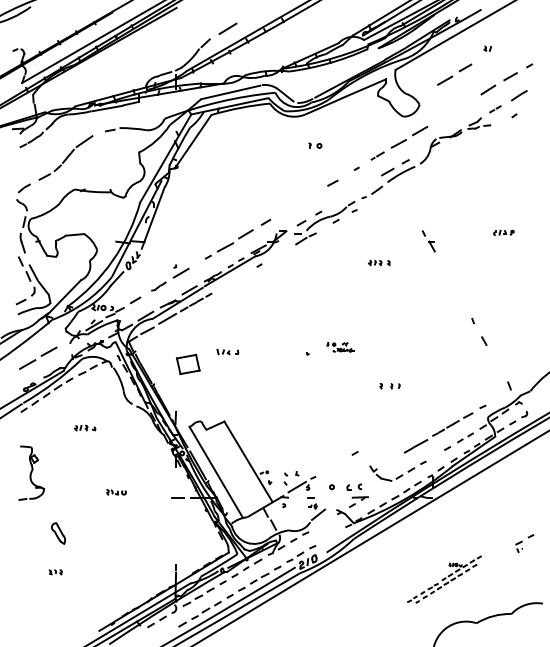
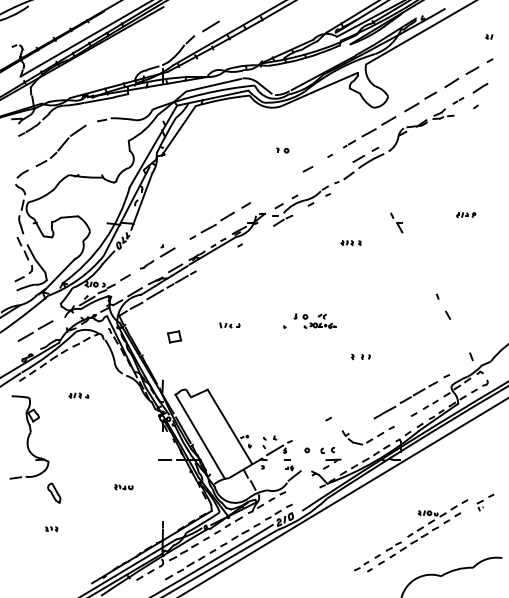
part: (487, 48) -> (489, 36), moved
part: (454, 74) -> (420, 101), moved
part: (315, 145) -> (282, 150), moved
part: (339, 346) -> (314, 320), size x1.67
part: (227, 352) -> (229, 325), moved
part: (188, 364) -> (174, 336), size x0.62
part: (31, 473) -> (29, 437), size x1.67
part: (116, 492) -> (123, 487), moved
part: (444, 579) -> (411, 535), size x1.67

